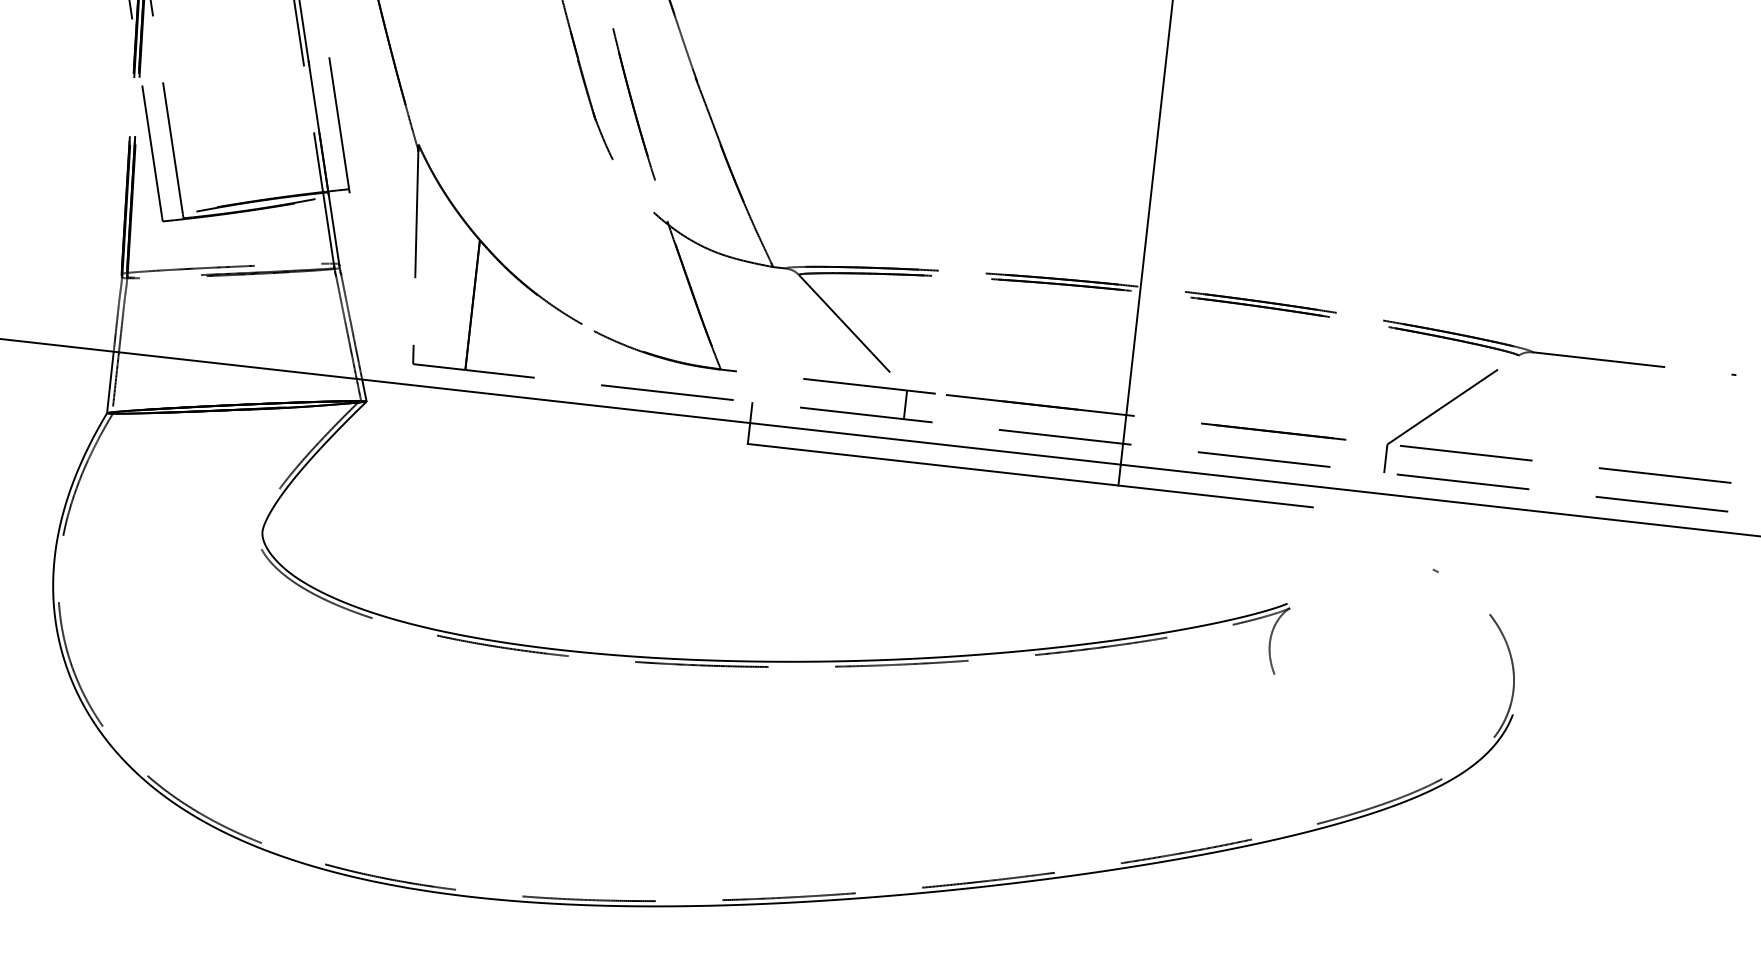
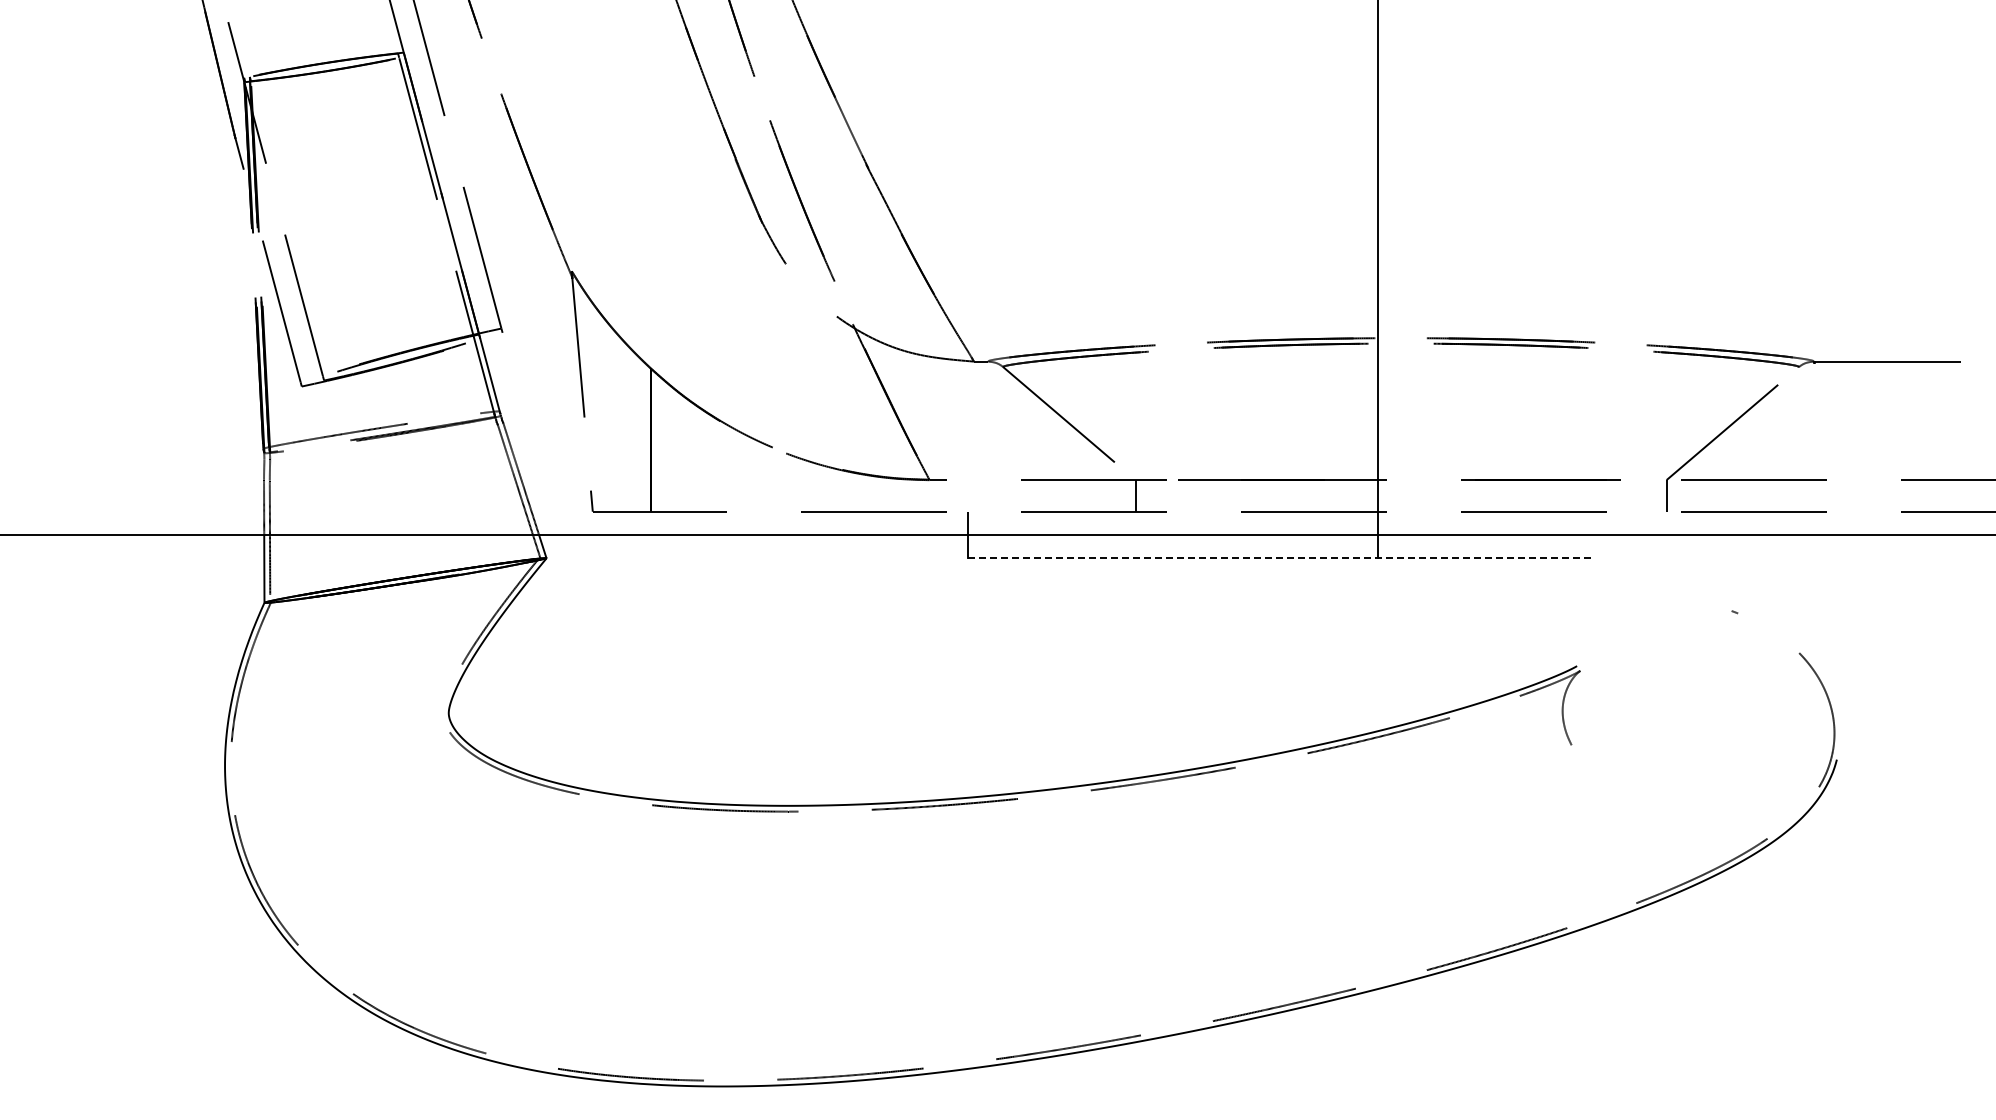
line: (1030, 475) -> (1280, 557), solid -> dashed

